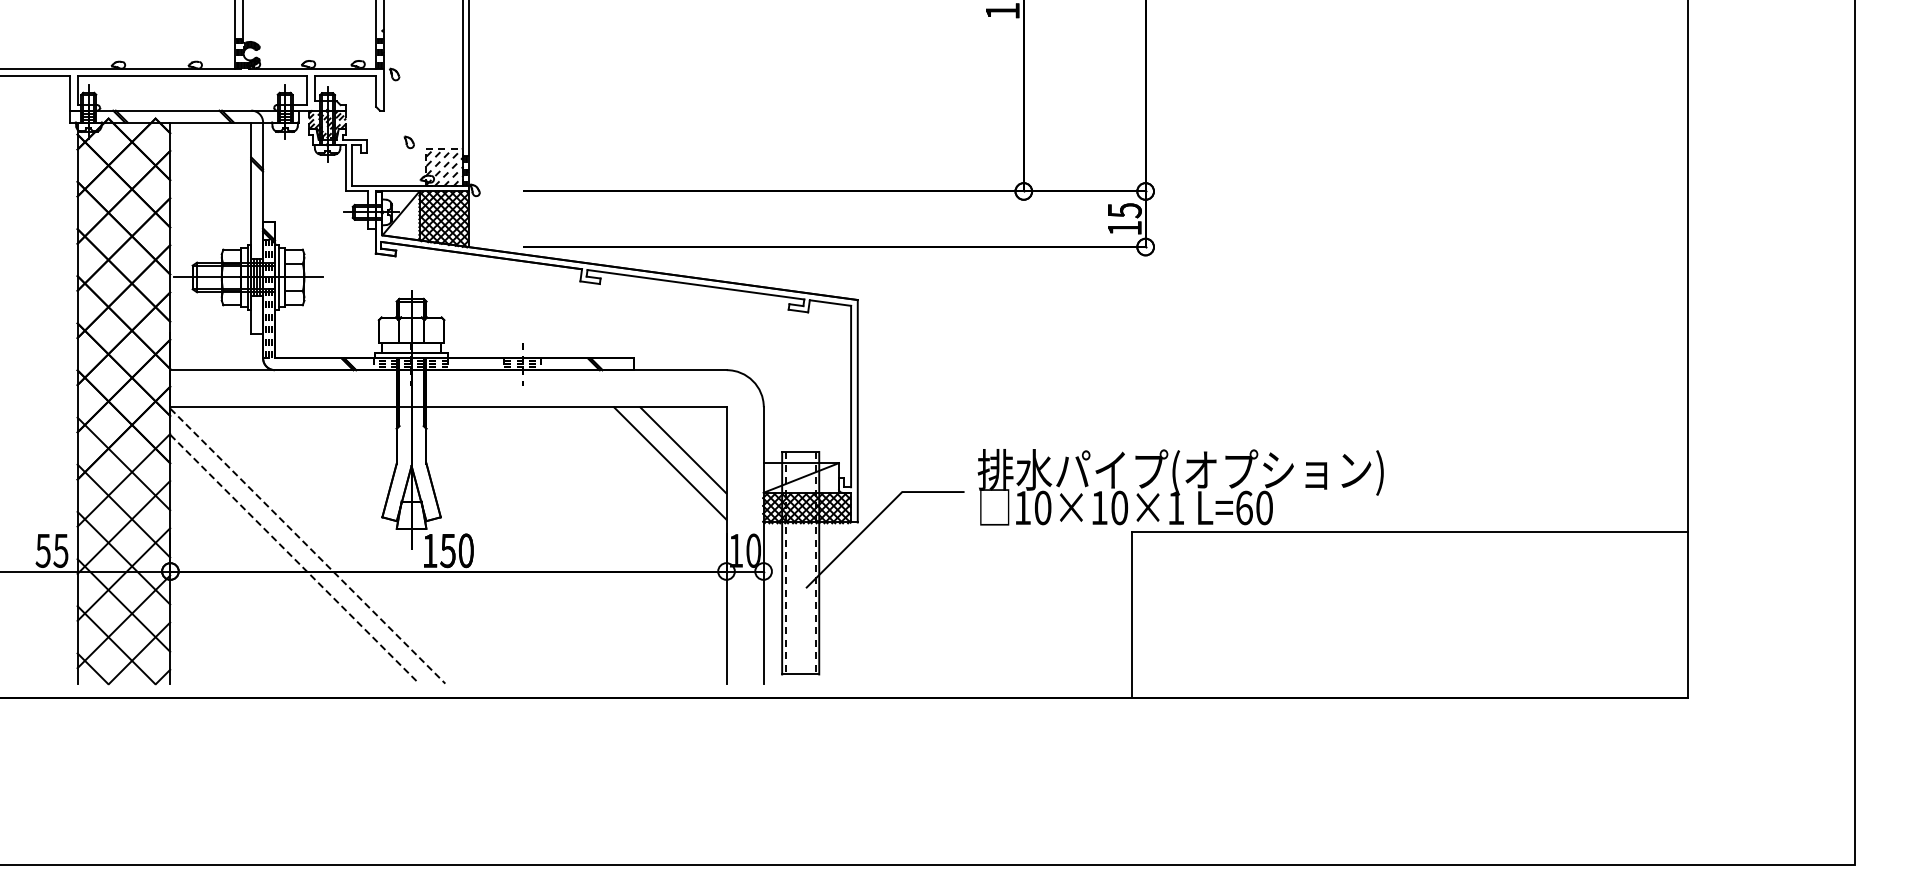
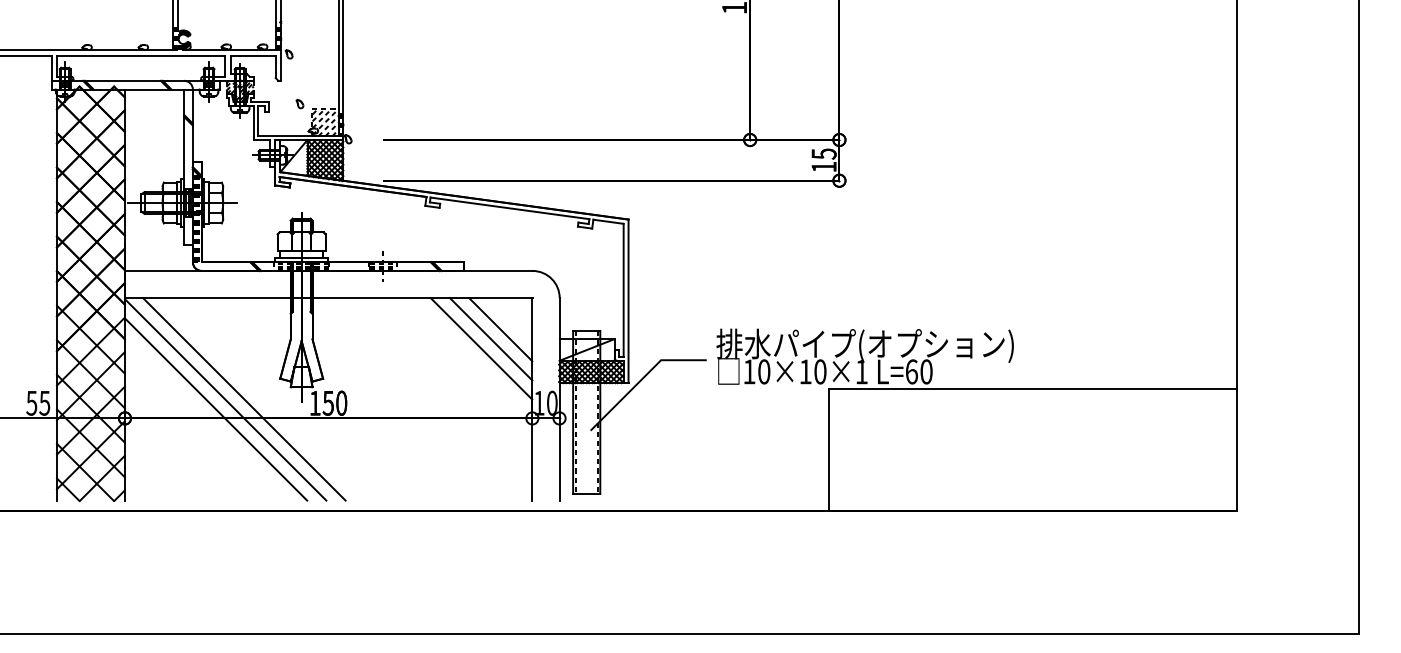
line: (656, 476) -> (481, 348), added
line: (333, 545) -> (244, 399), added
line: (308, 546) -> (226, 400), dashed -> solid
line: (294, 559) -> (215, 409), dashed -> solid

